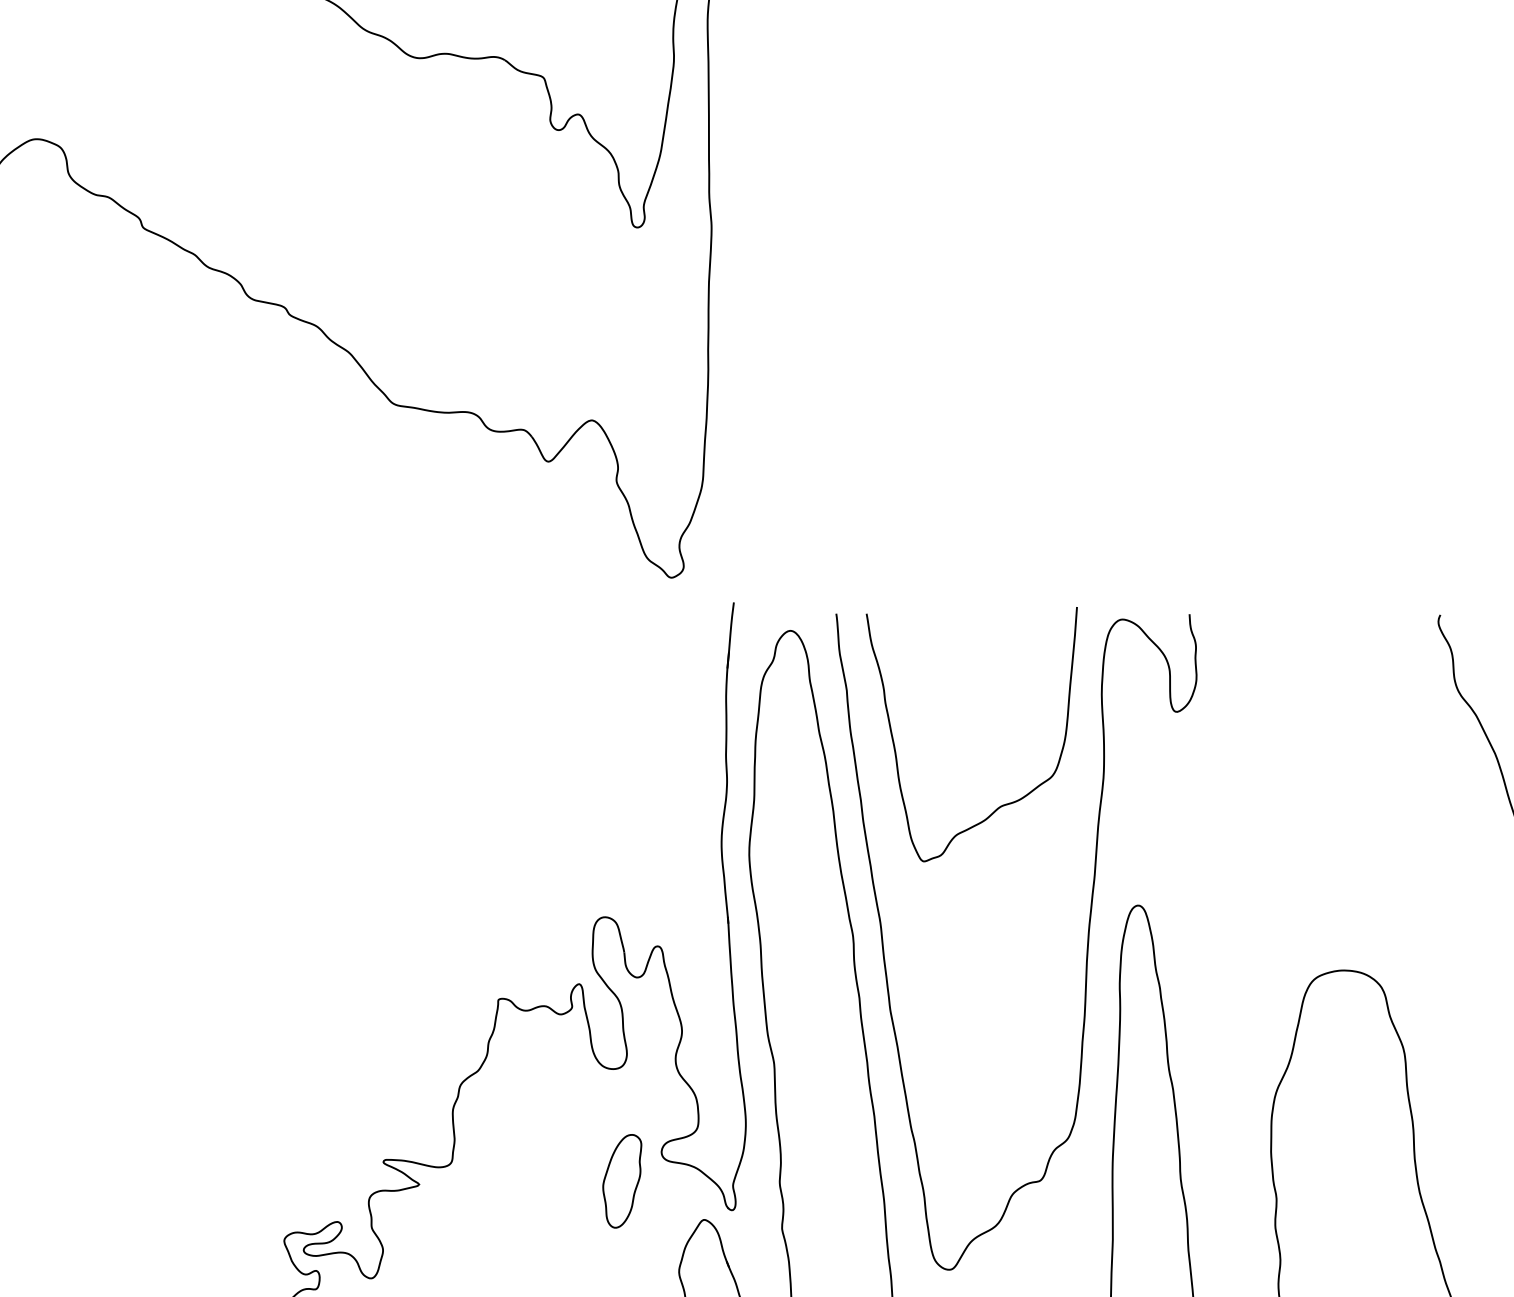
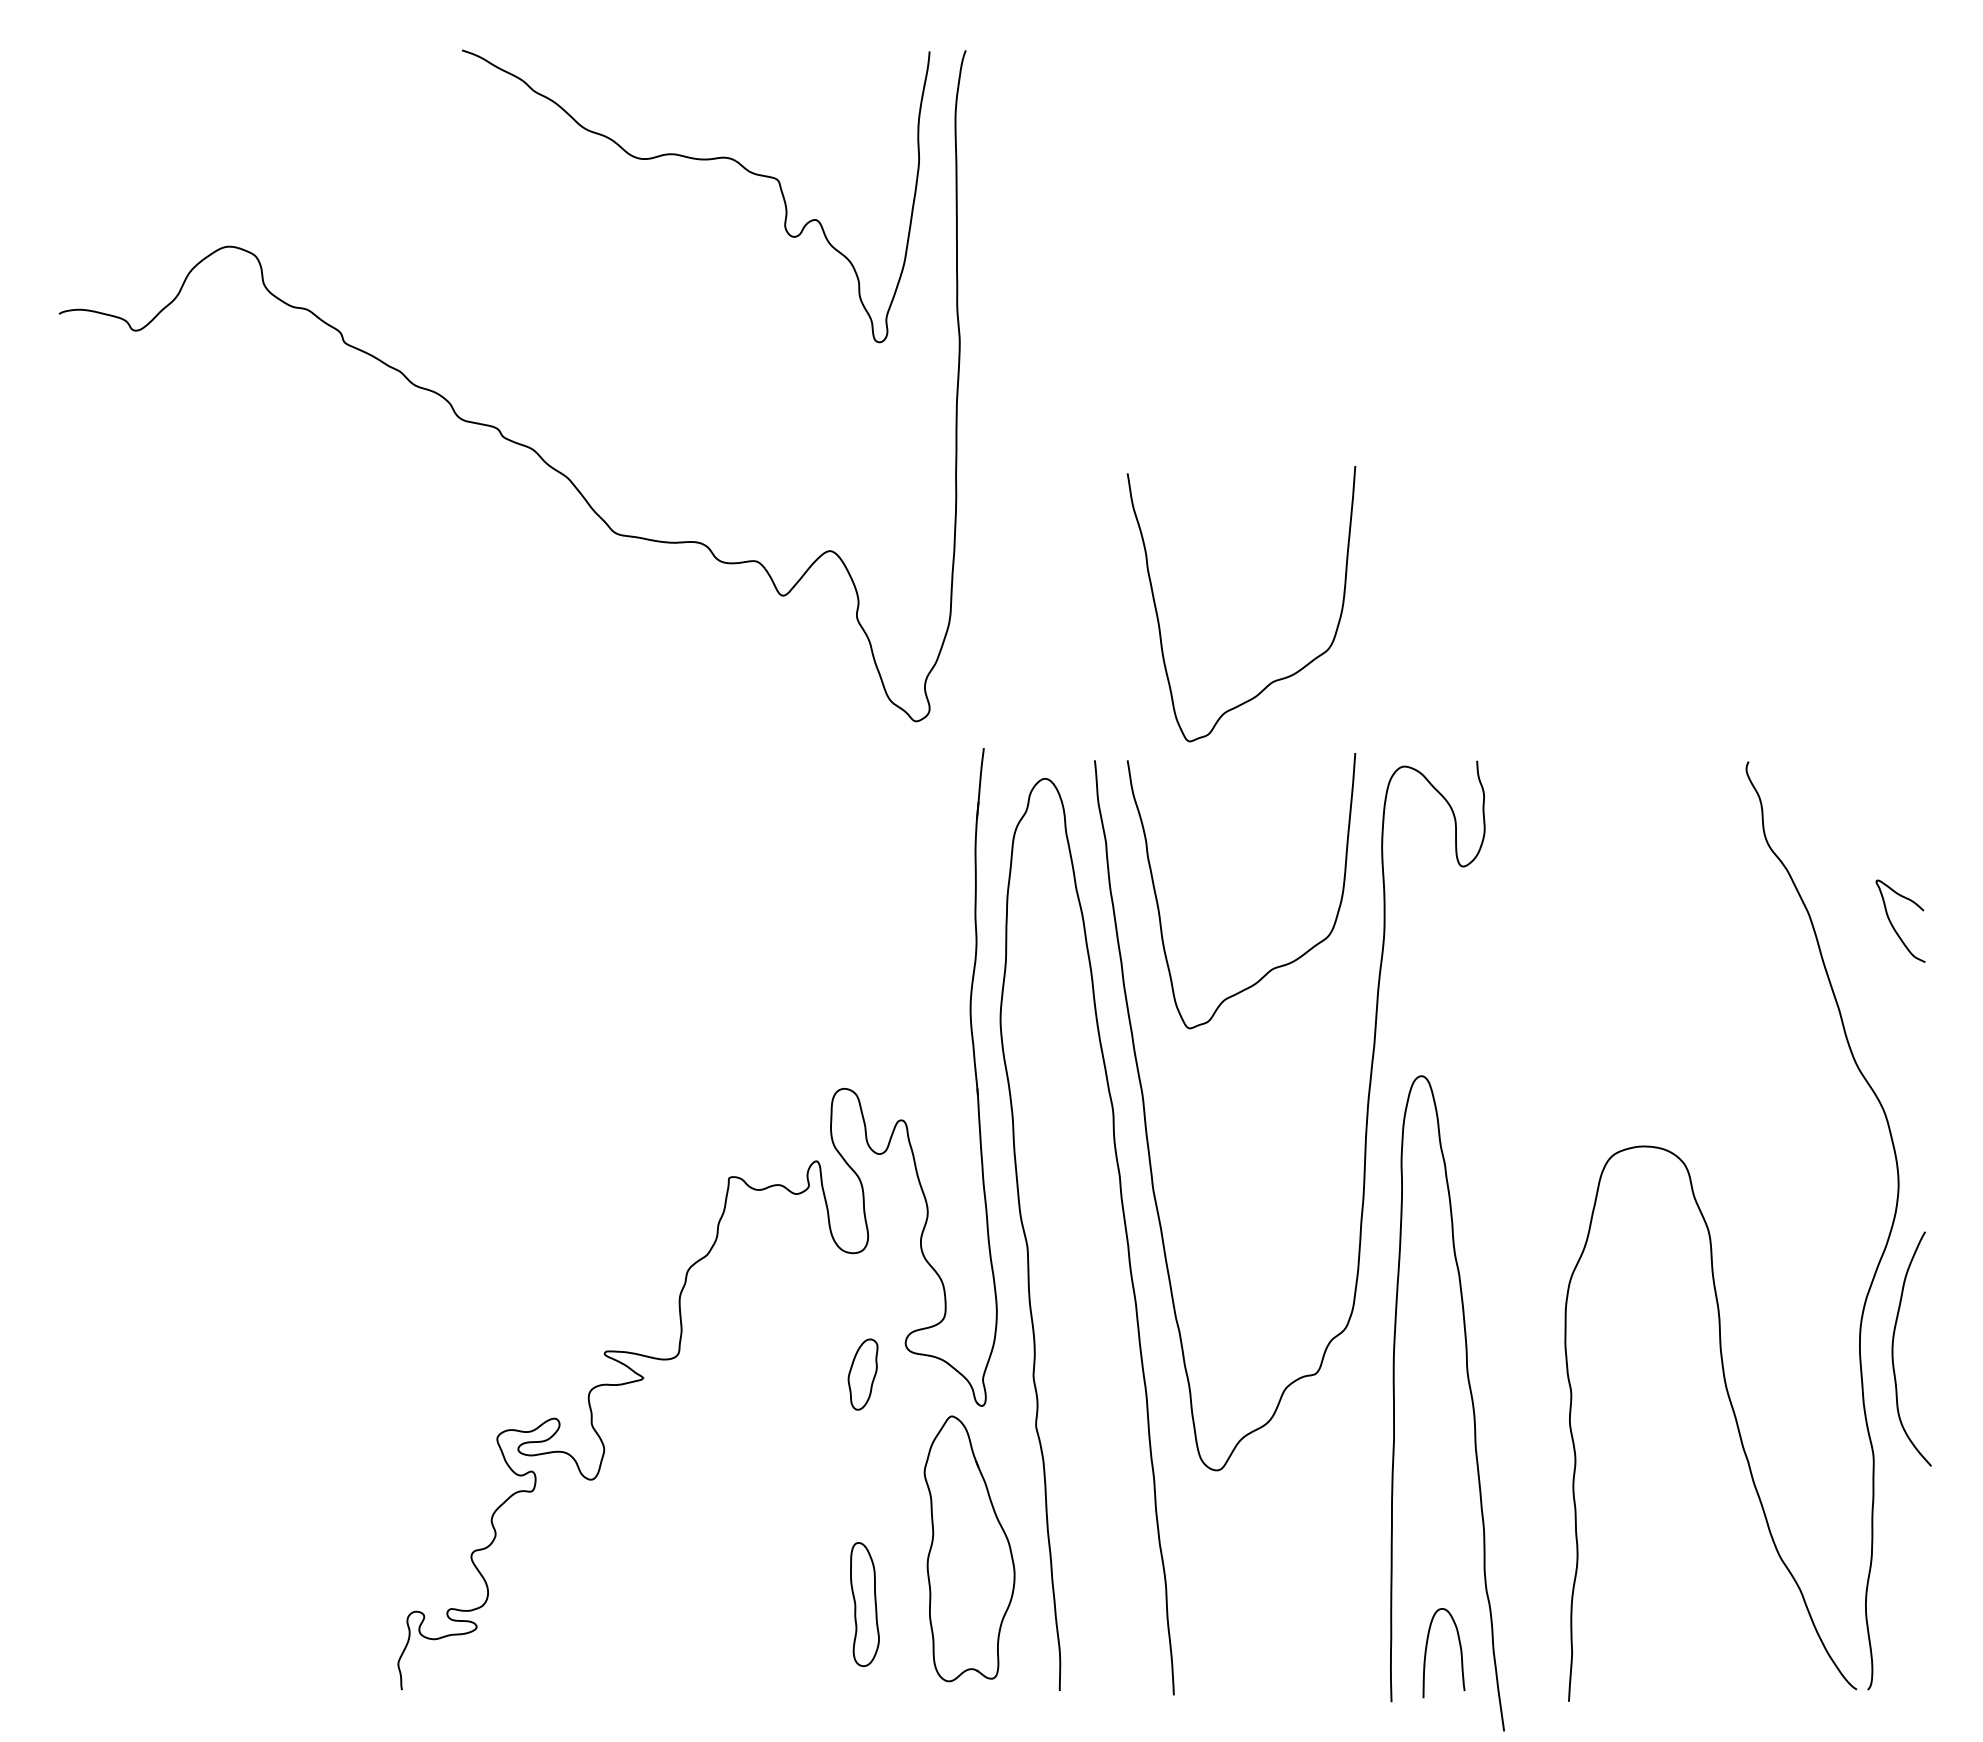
curve: (1001, 539) -> (1273, 680), added
part: (621, 1181) -> (862, 1374), size x0.7

